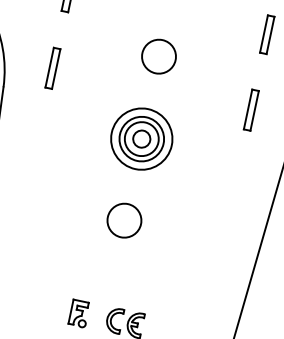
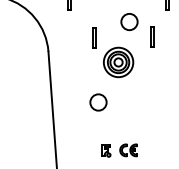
circle: (158, 57) -> (129, 22), moved
line: (50, 66) -> (93, 37), moved
line: (250, 108) -> (151, 36), moved
circle: (124, 220) -> (98, 102), moved

